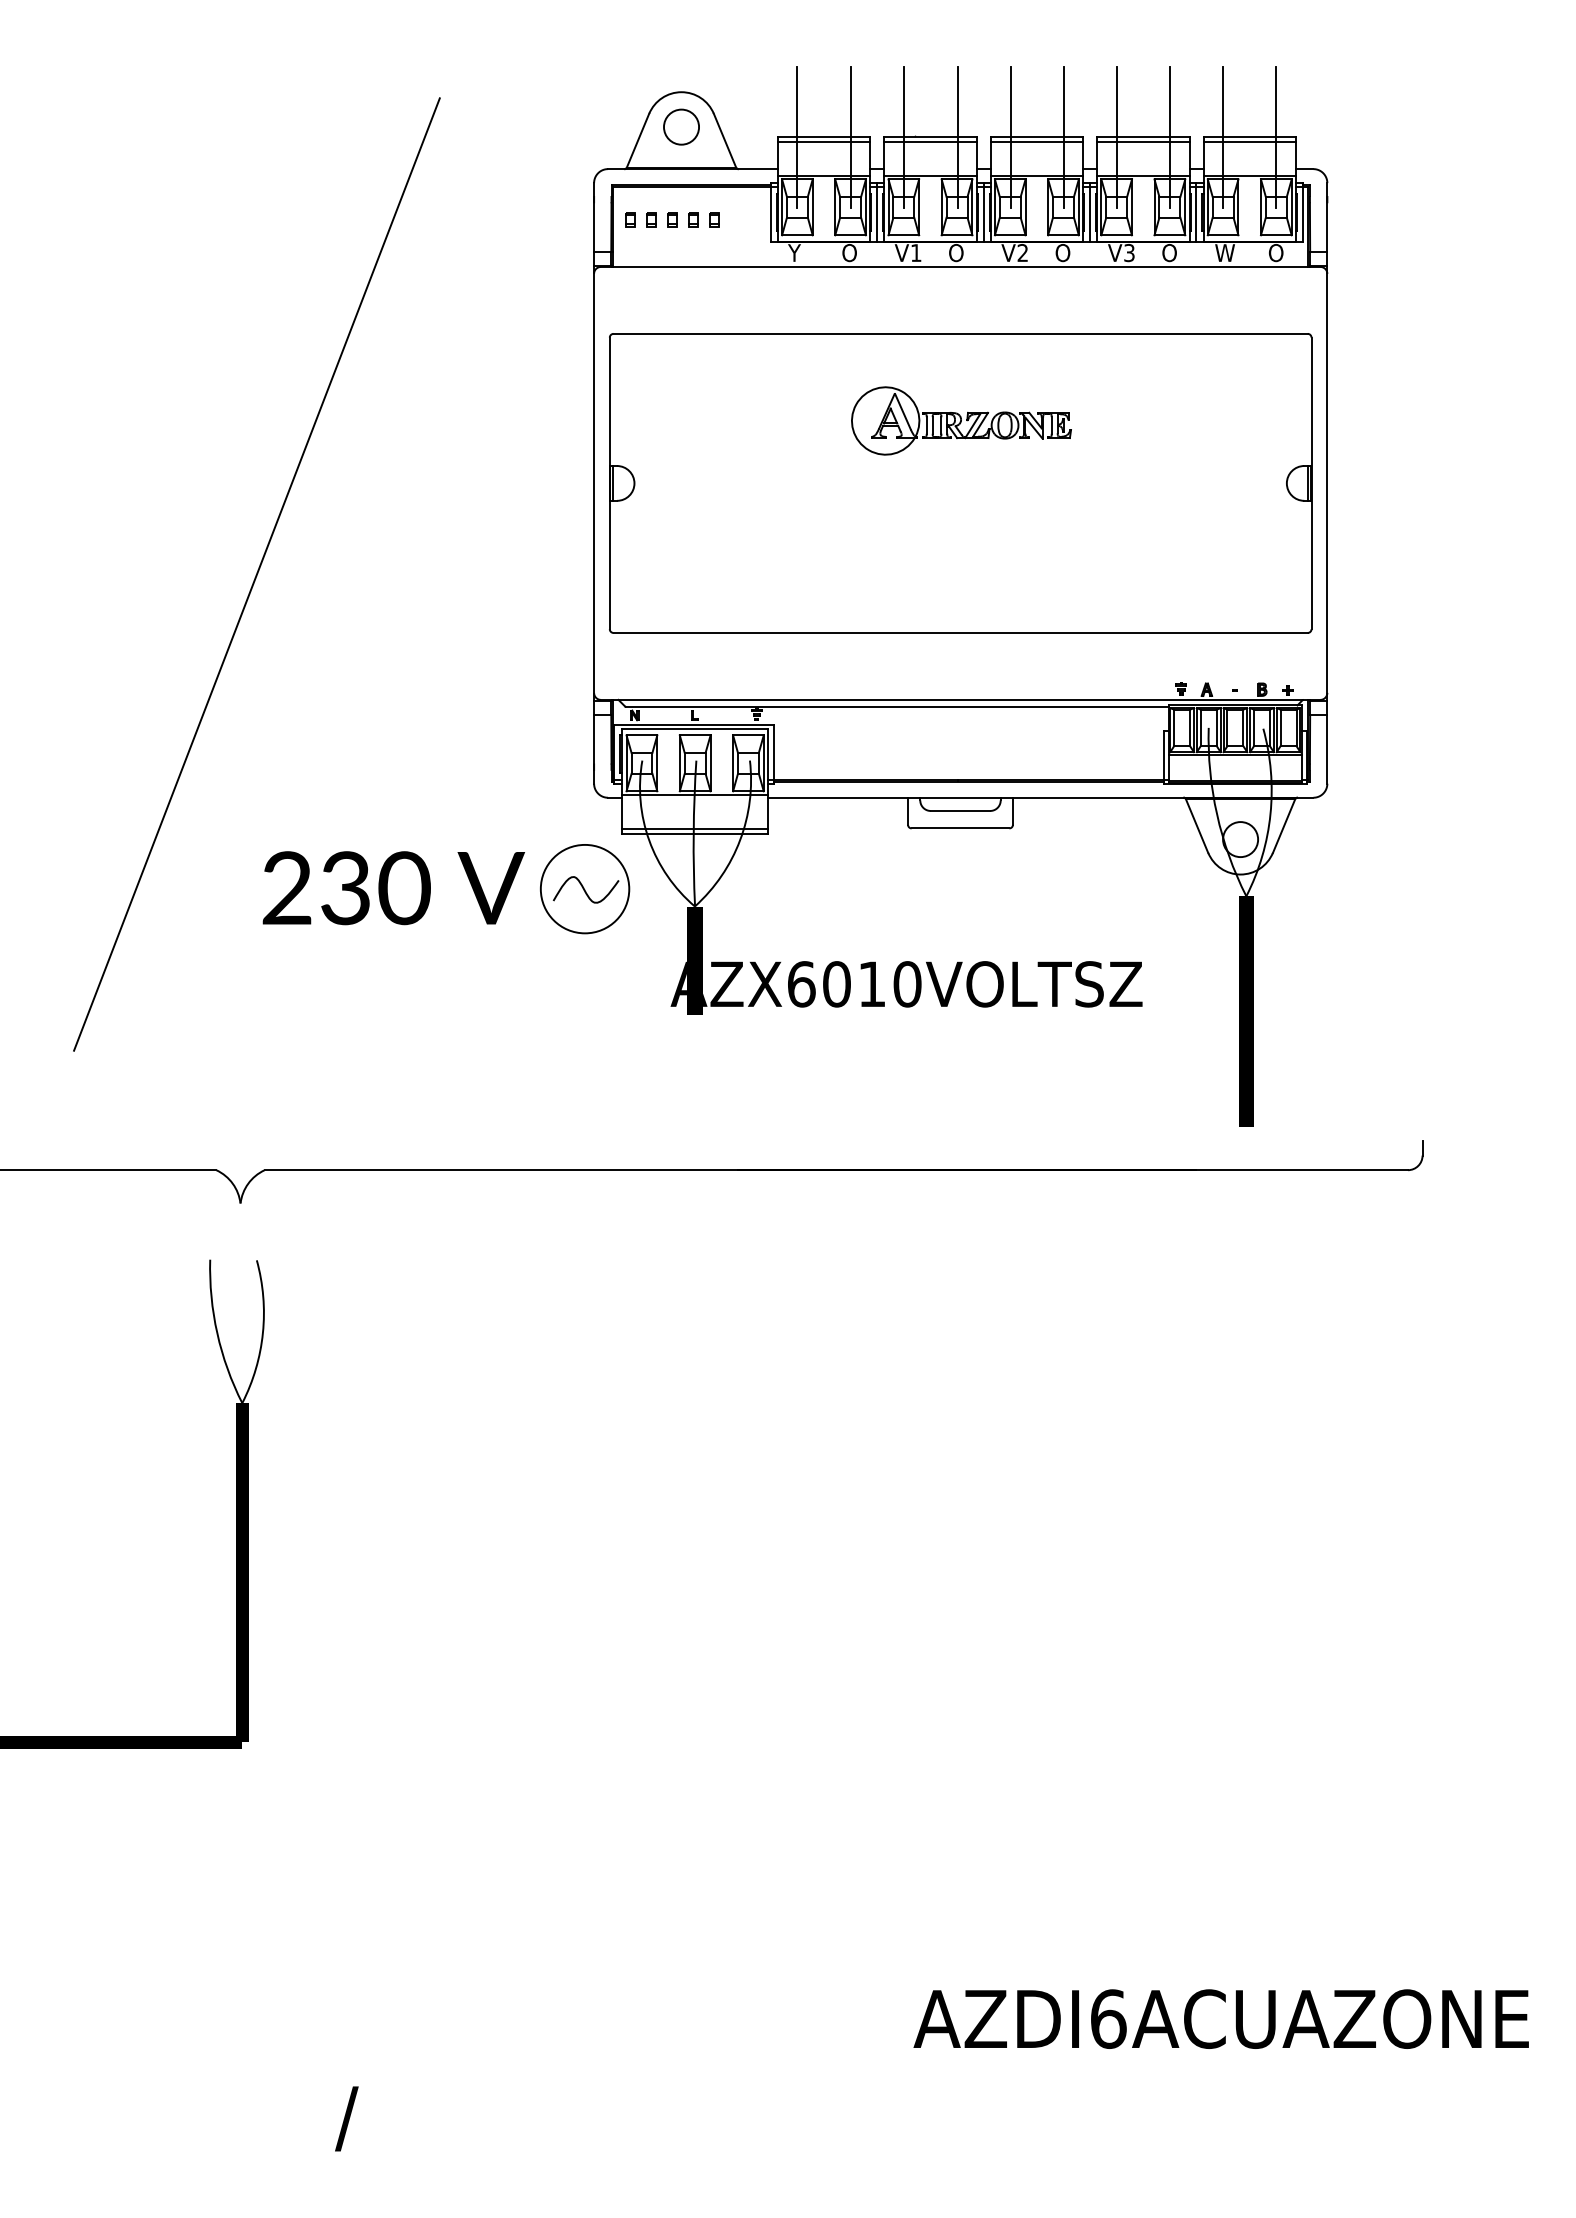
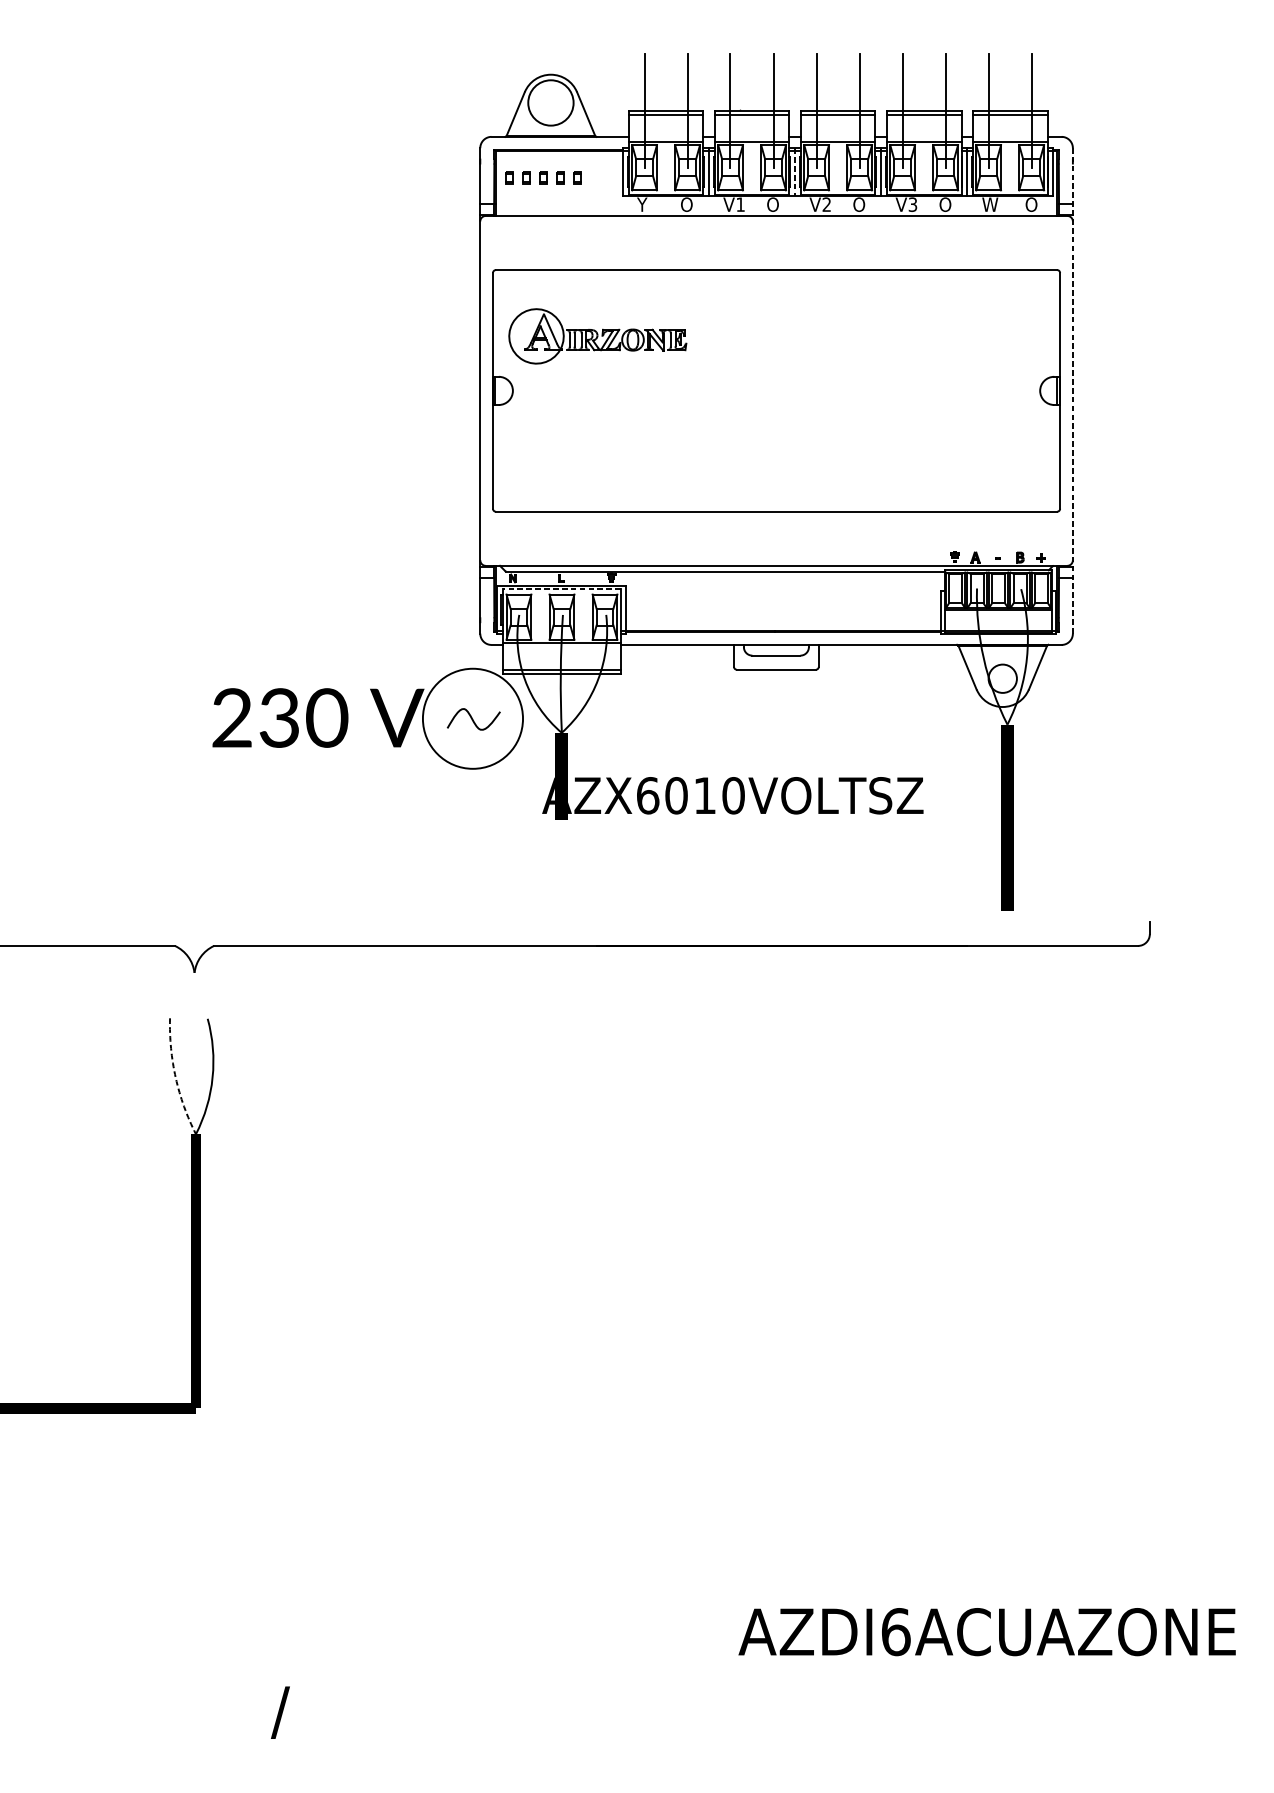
circle: (681, 126) -> (550, 102), size x1.6
line: (983, 212) -> (795, 171), solid -> dashed
part: (961, 420) -> (597, 336), moved
line: (1327, 482) -> (1073, 390), solid -> dashed
line: (256, 574) -> (207, 464), removed
line: (695, 729) -> (562, 589), solid -> dashed
circle: (584, 888) -> (472, 718), size x1.4
arc: (217, 1333) -> (175, 1077), solid -> dashed

